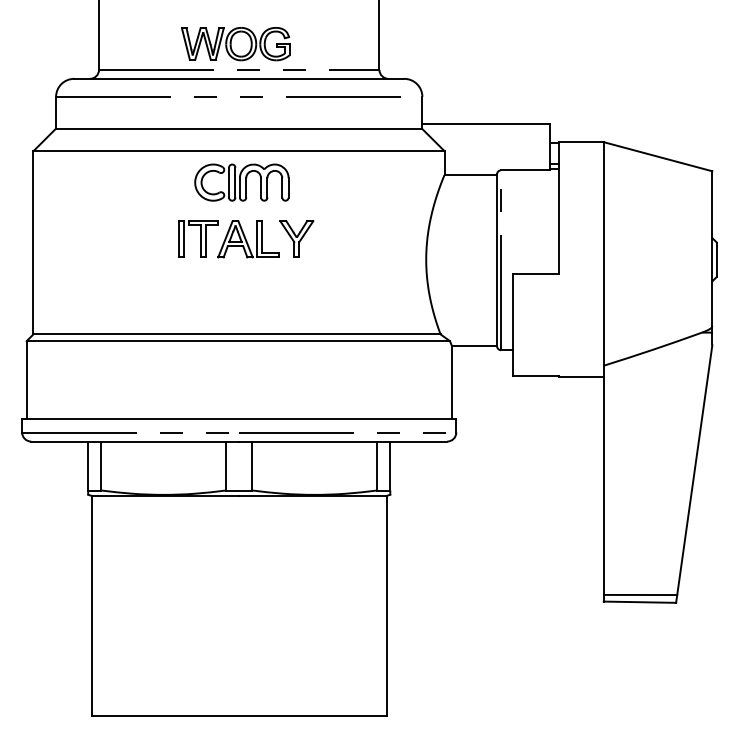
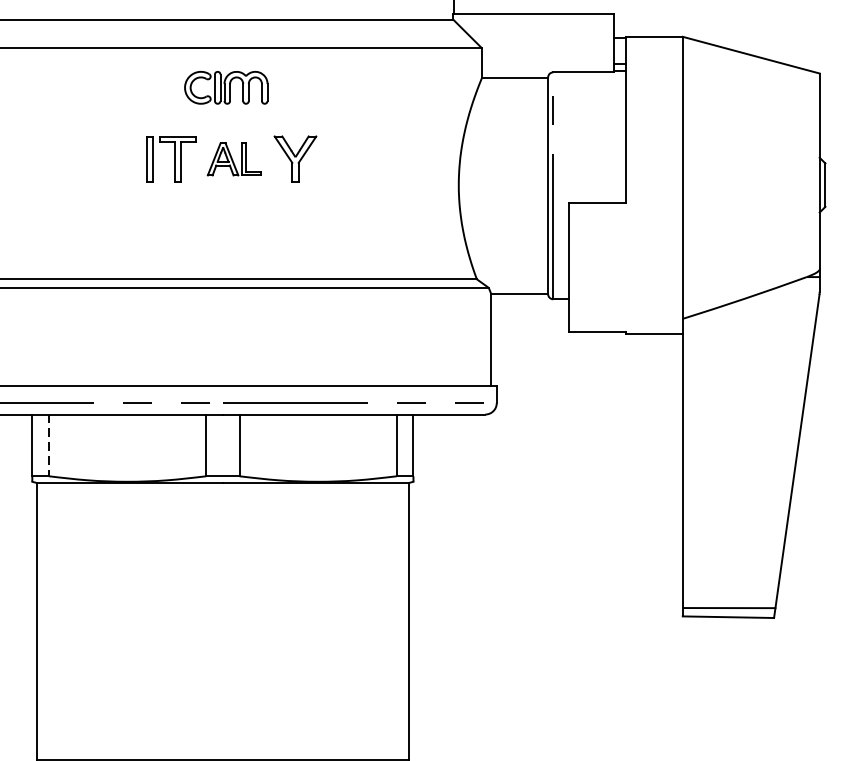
part: (241, 182) -> (225, 87), size x0.7
part: (248, 239) -> (234, 159), size x0.7
line: (101, 466) -> (49, 445), solid -> dashed

